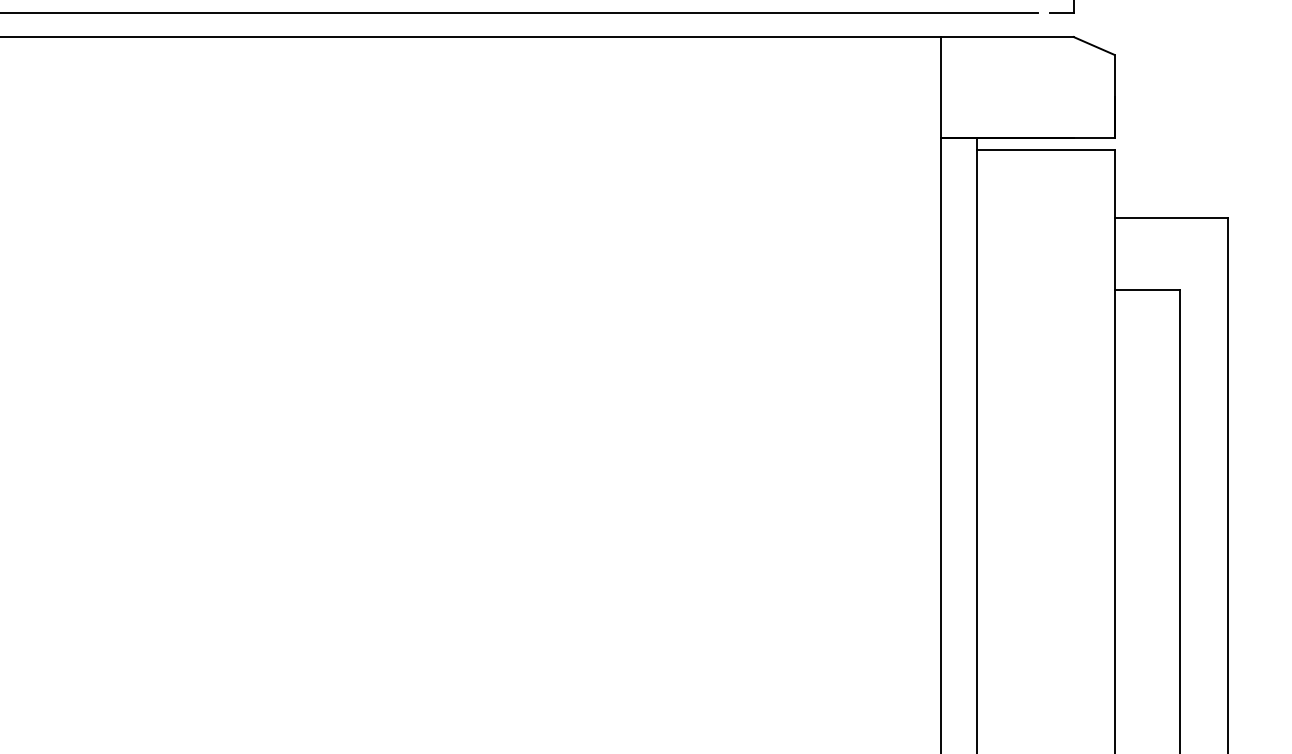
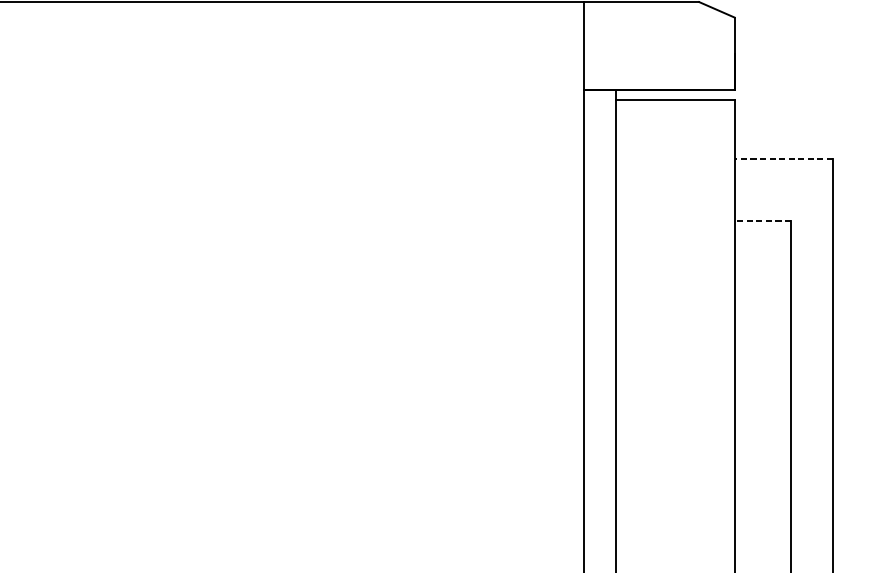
line: (1171, 217) -> (784, 158), solid -> dashed
line: (1147, 289) -> (763, 221), solid -> dashed

